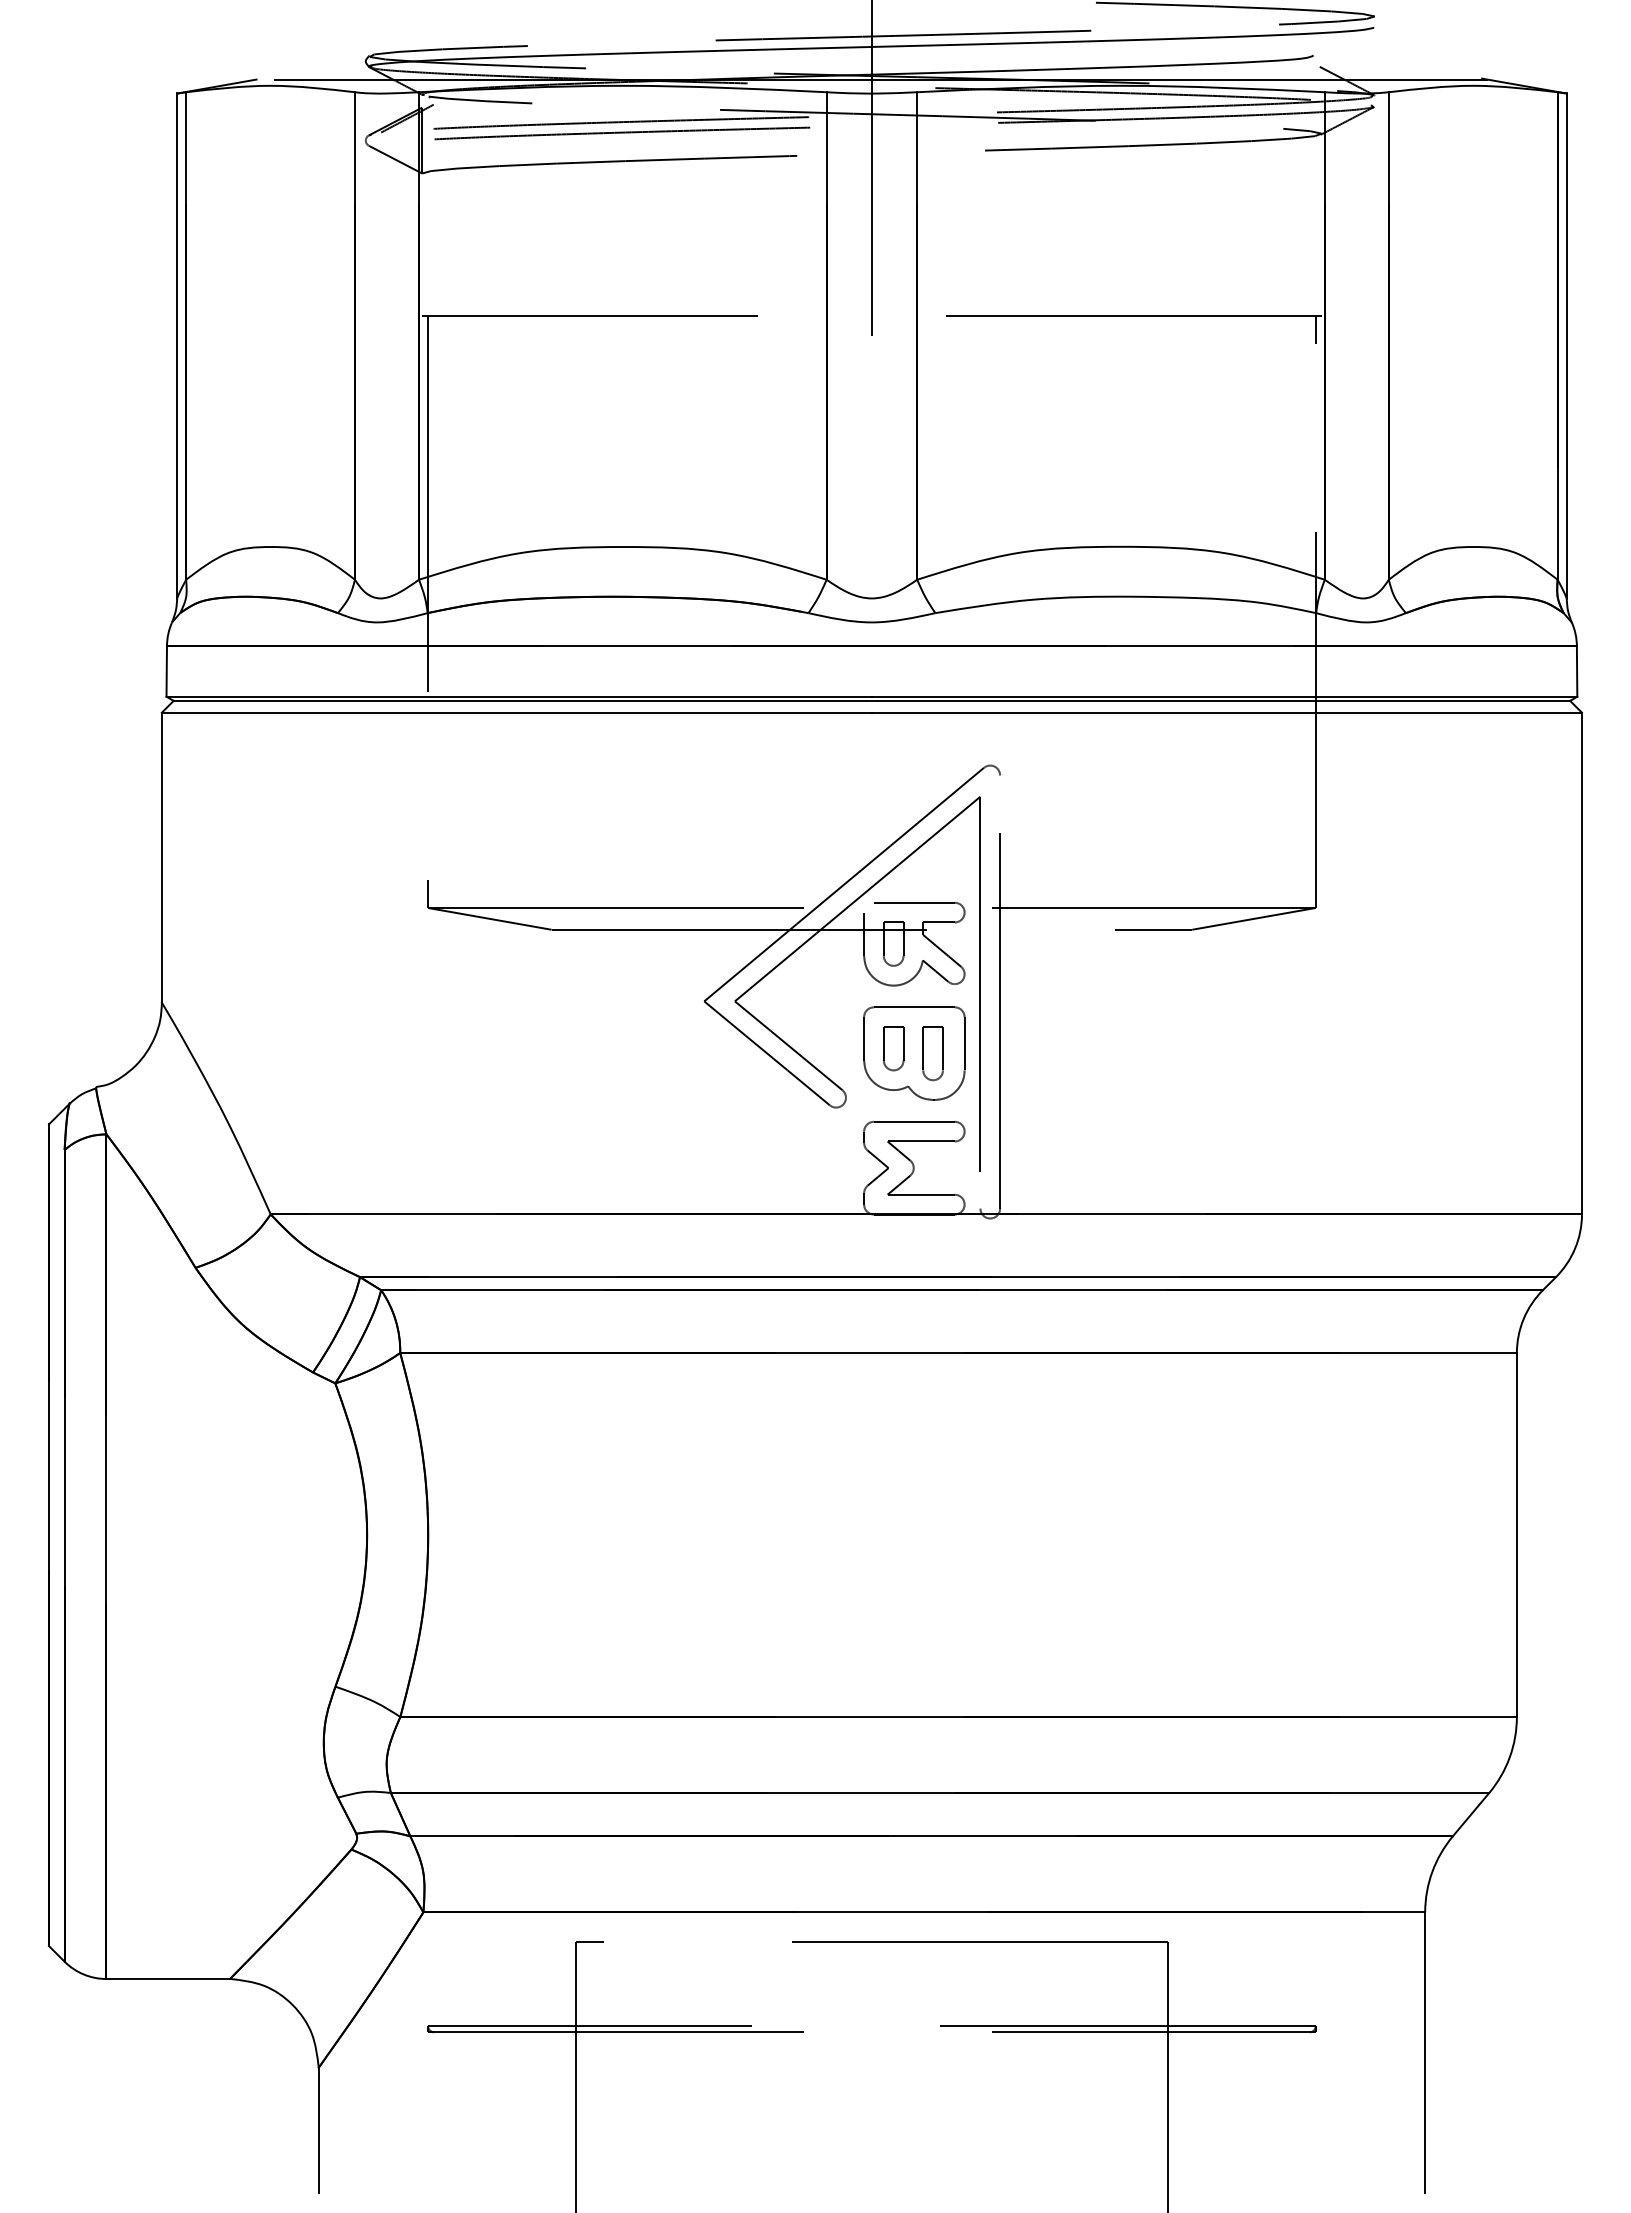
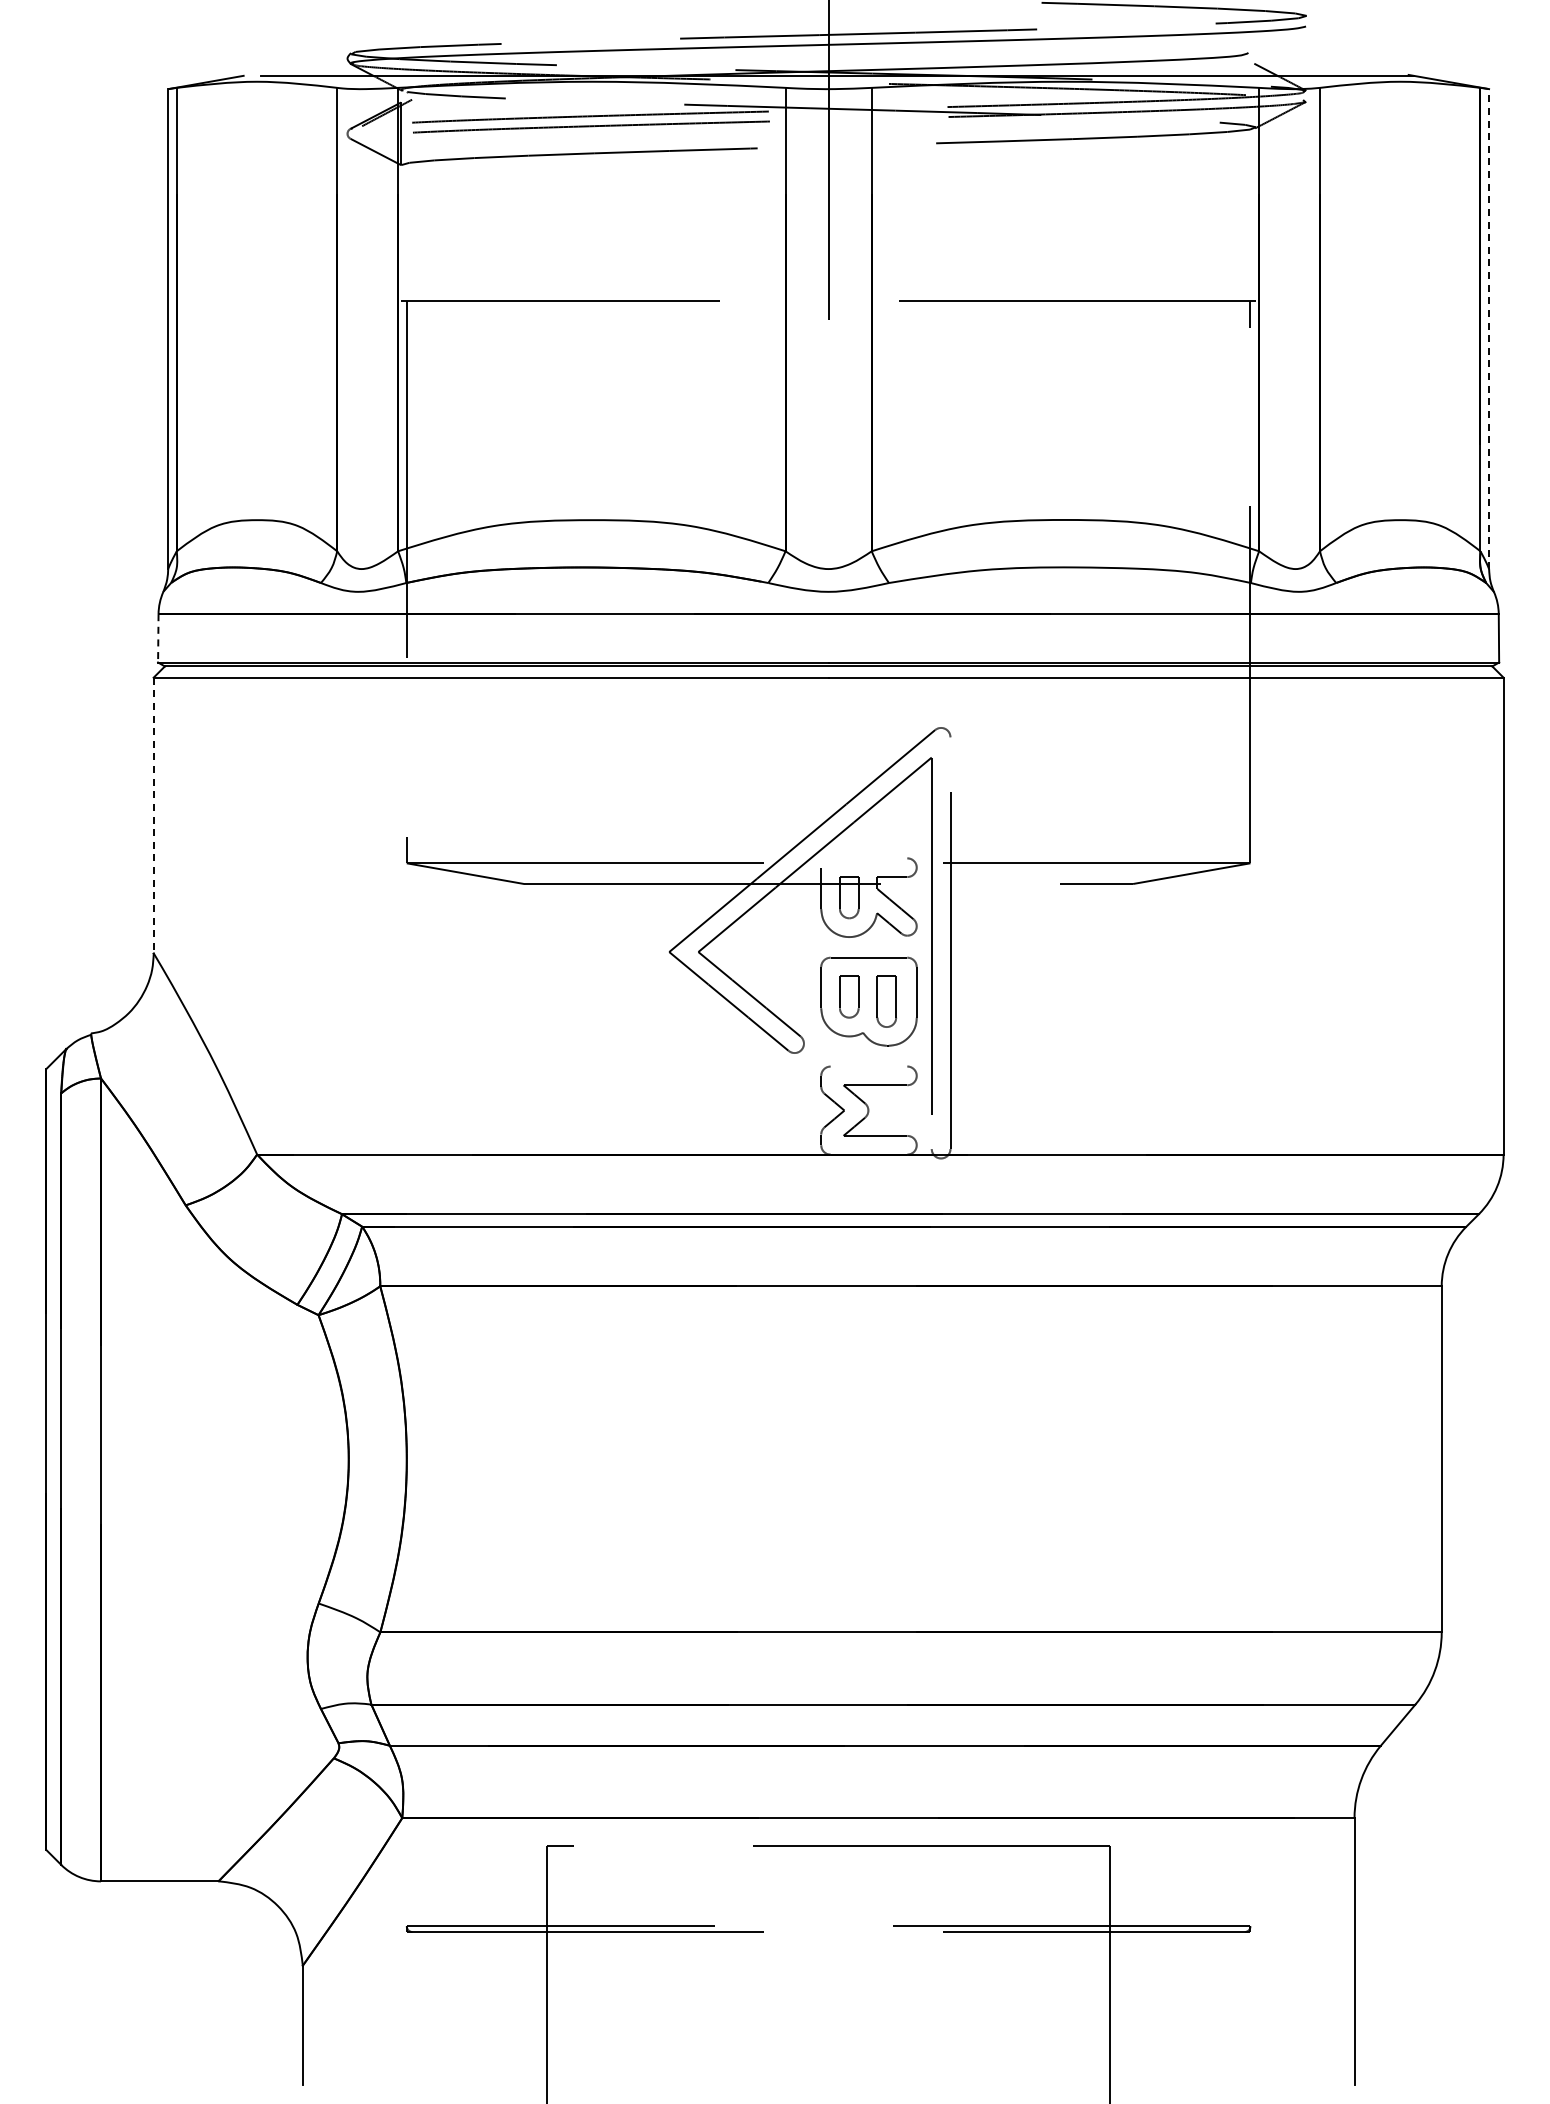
line: (1567, 345) -> (1489, 328), solid -> dashed
line: (166, 671) -> (158, 638), solid -> dashed
line: (161, 857) -> (153, 815), solid -> dashed
line: (913, 902) -> (868, 858), removed
line: (913, 1121) -> (868, 1066), removed

